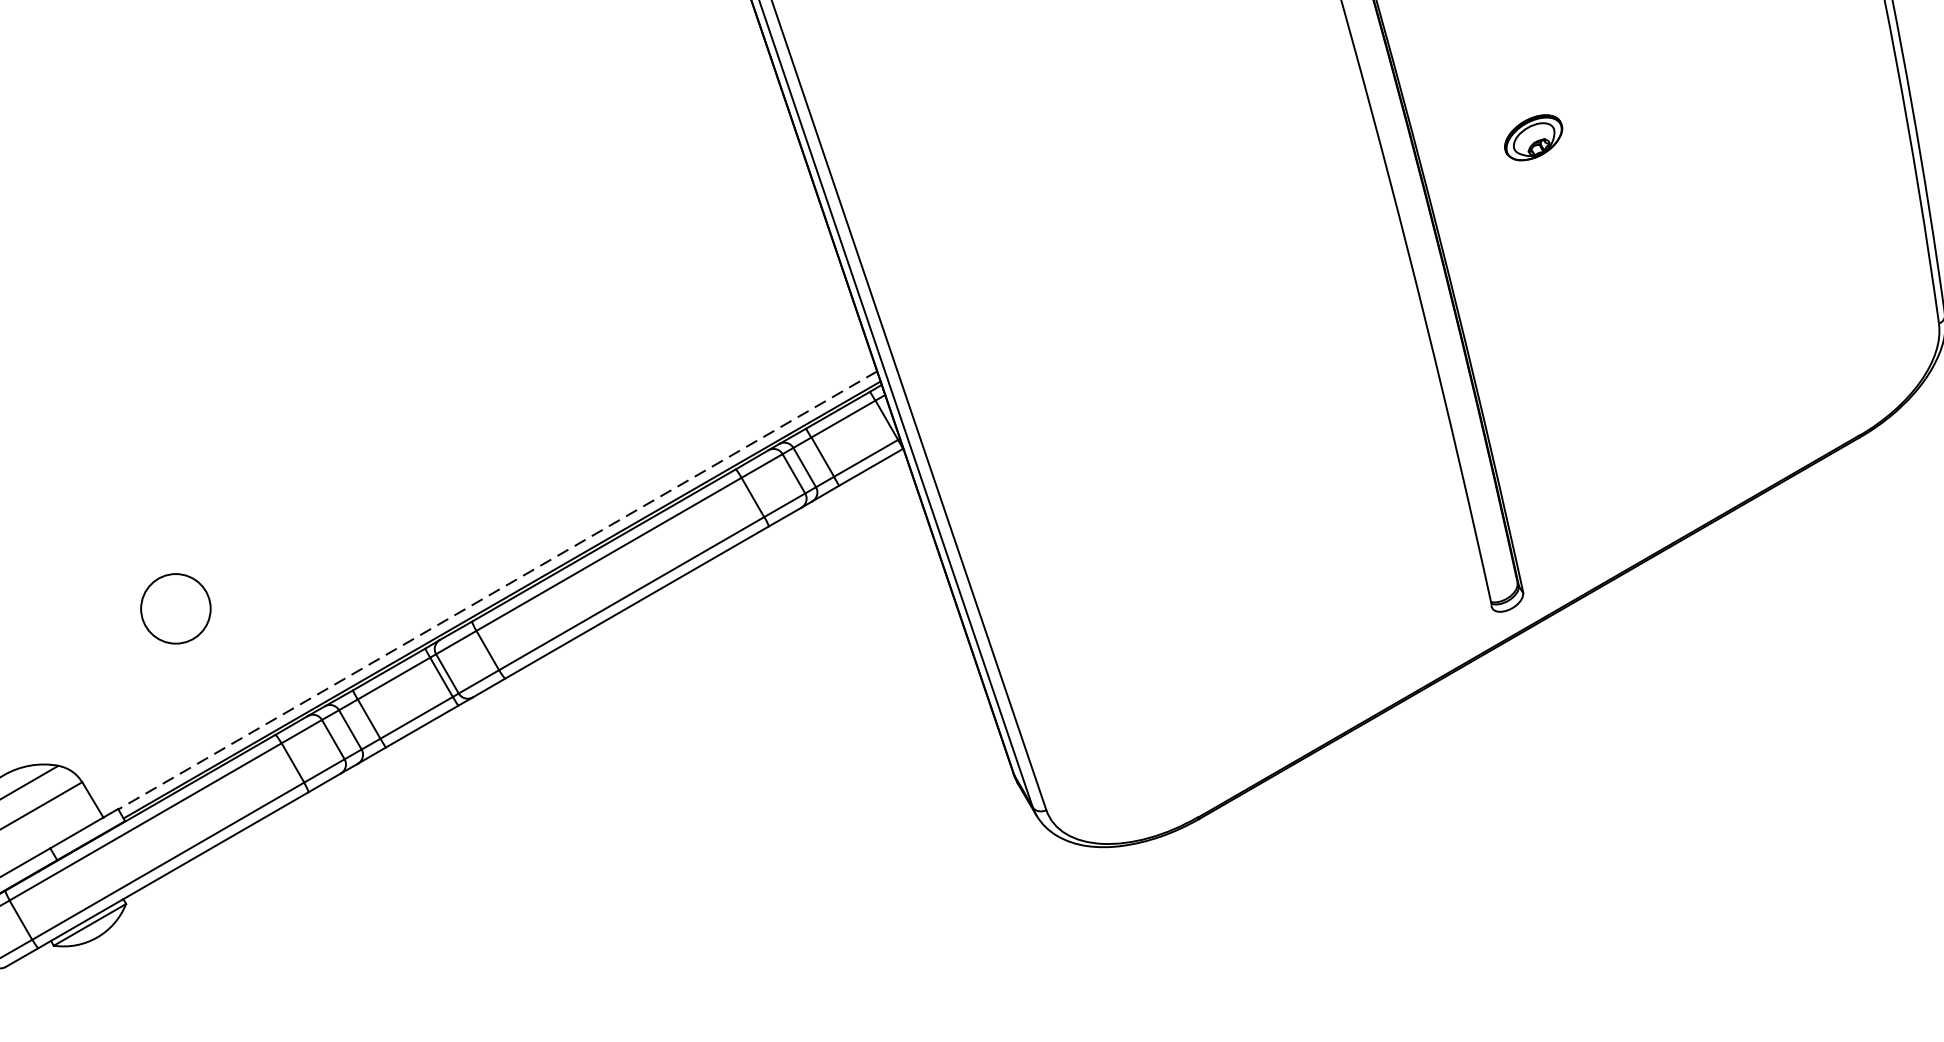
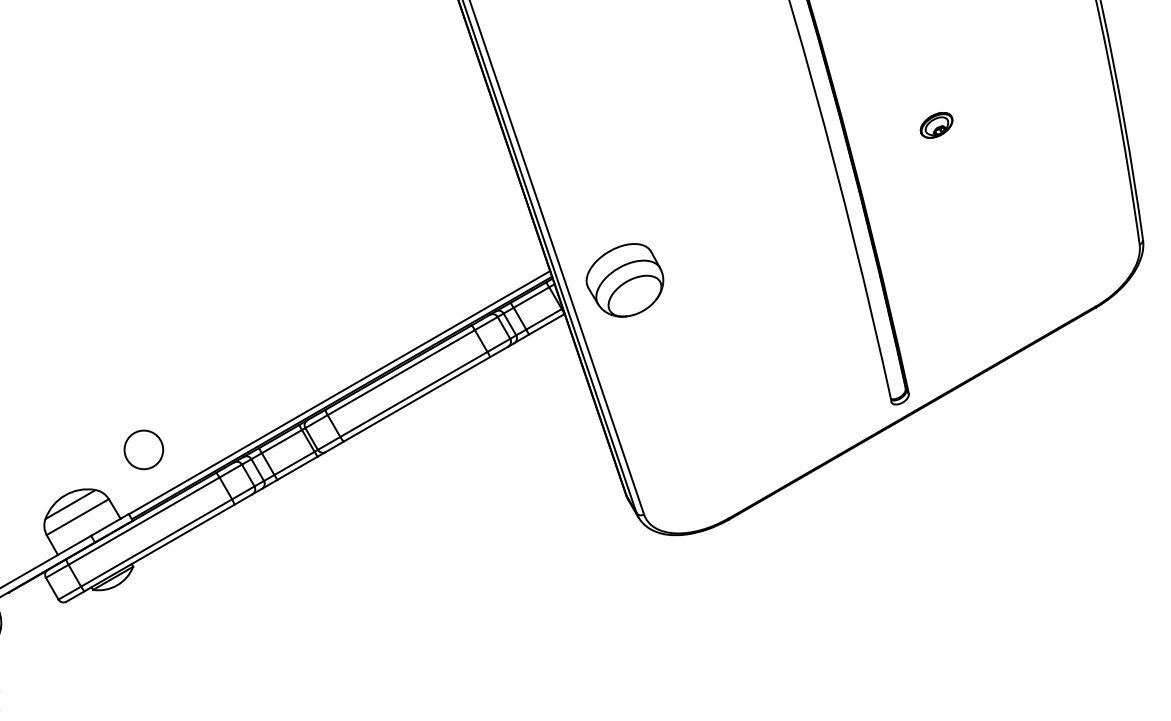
part: (1533, 137) -> (936, 125), moved
part: (1011, 388) -> (624, 280), added
line: (497, 590) -> (339, 392), dashed -> solid
circle: (175, 608) -> (143, 449), moved

